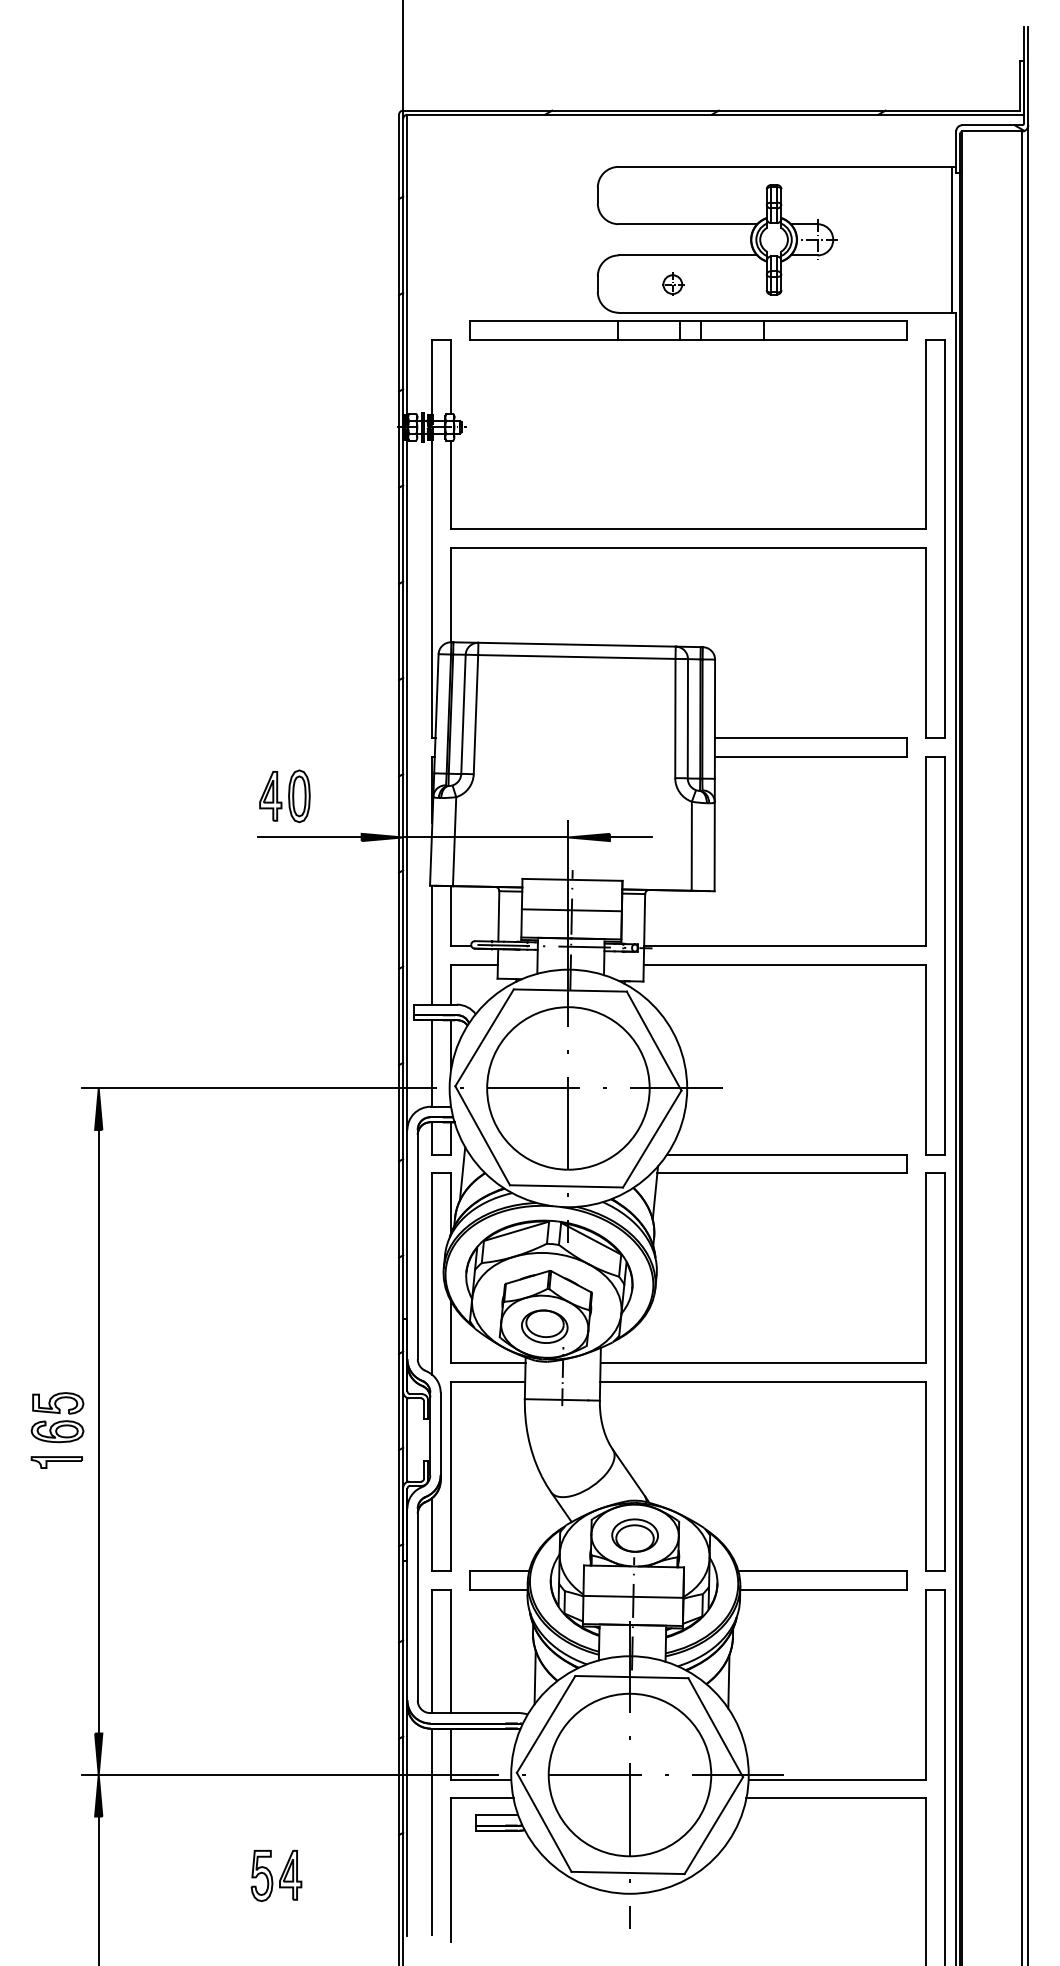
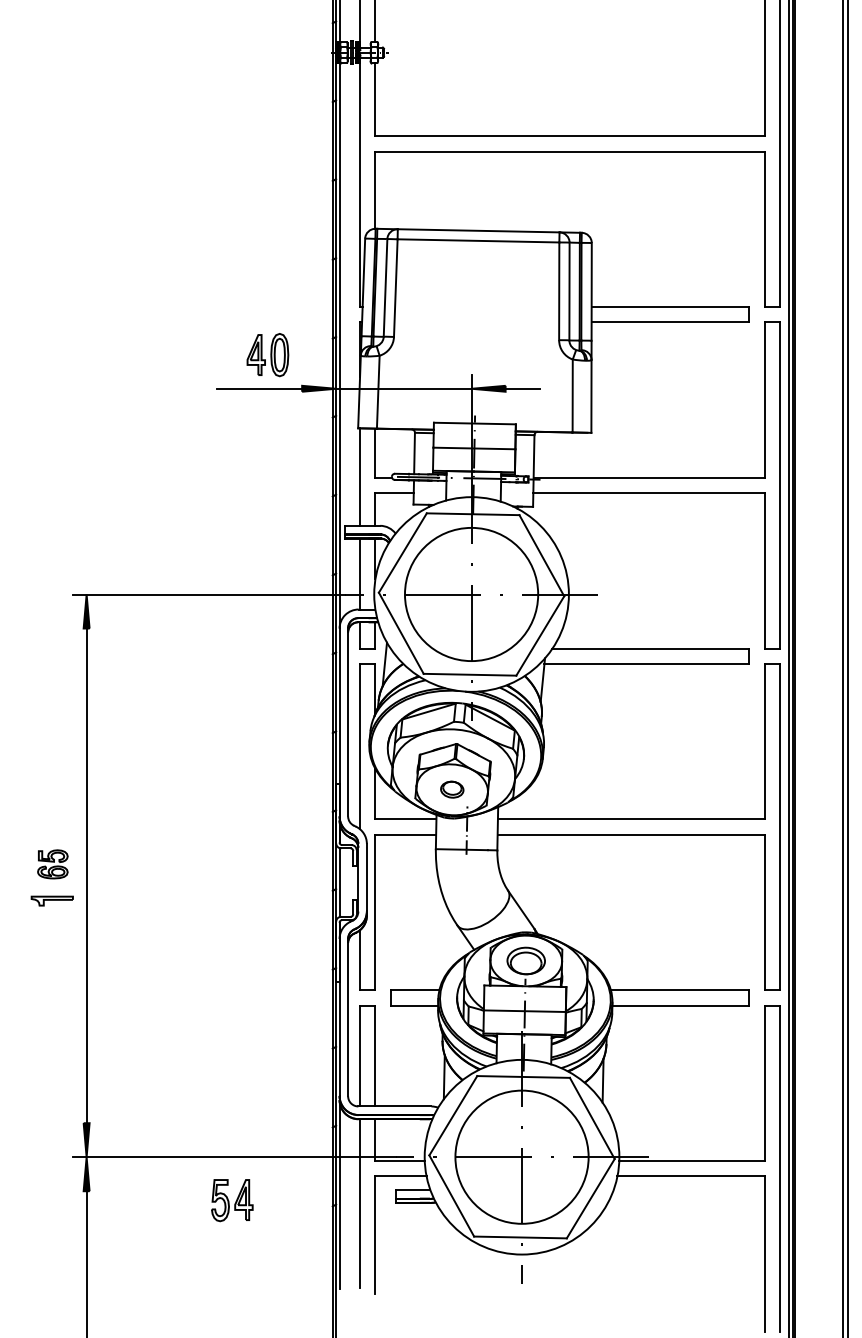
part: (284, 796) -> (267, 355), moved
part: (544, 1326) -> (451, 789), size x0.6
part: (57, 1417) -> (52, 864), size x0.7
part: (276, 1876) -> (232, 1201), moved

